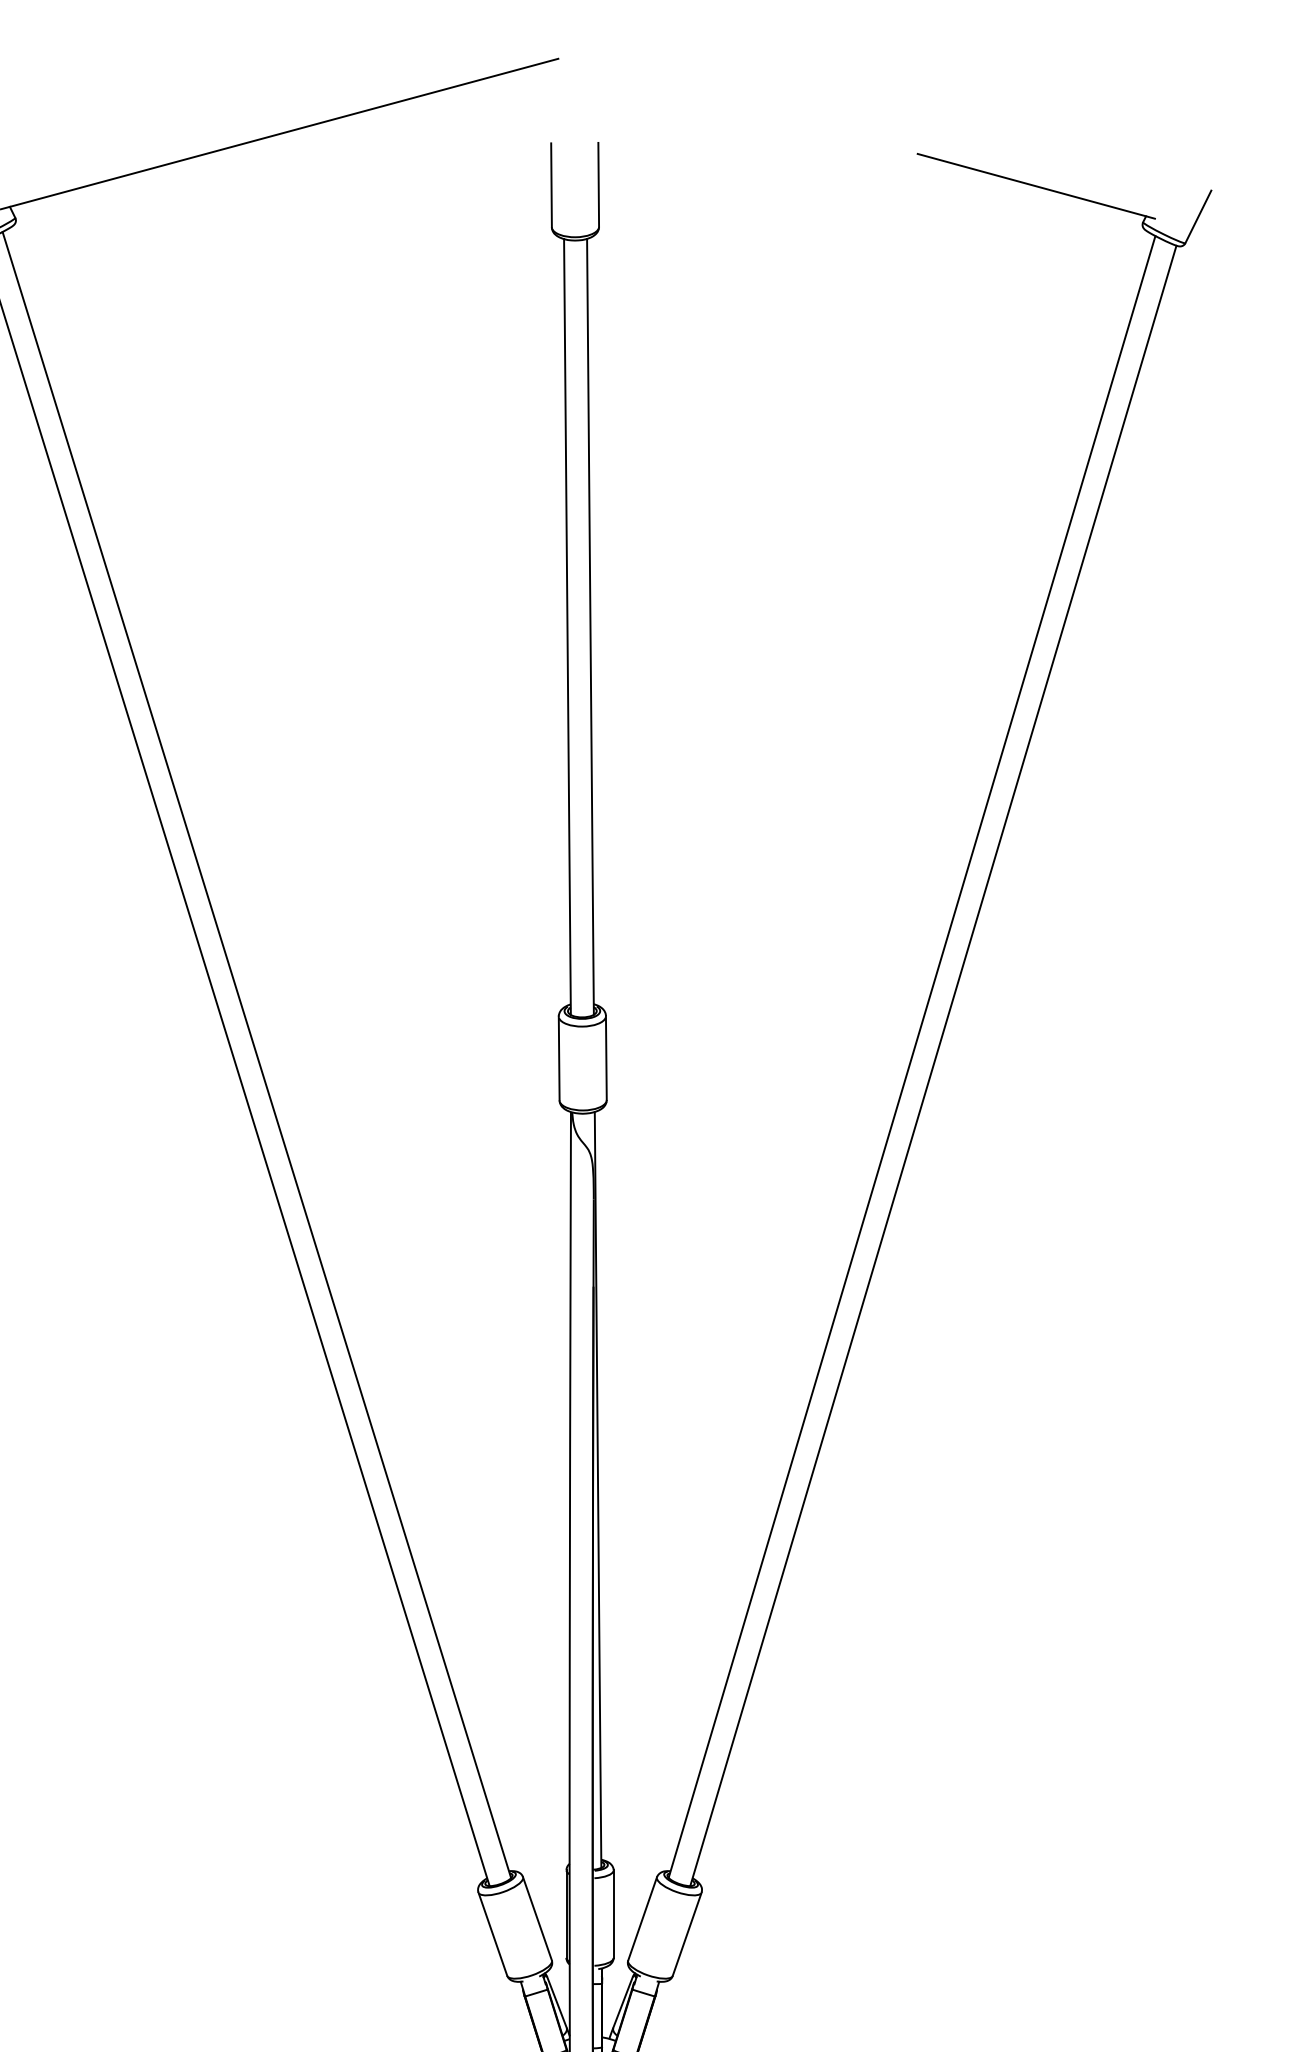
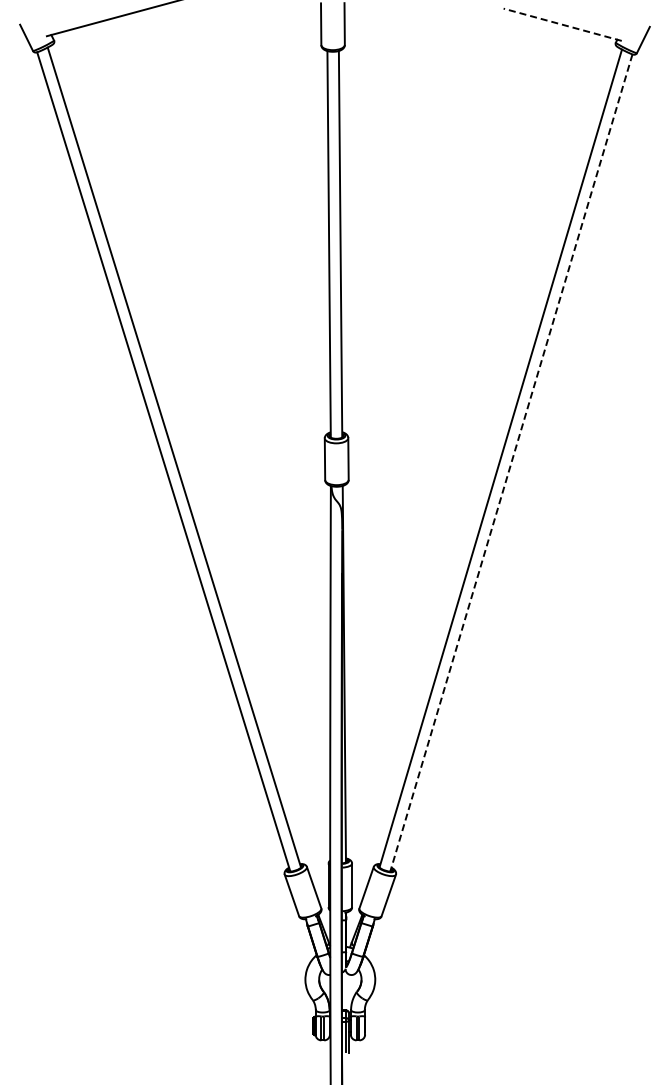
line: (1035, 185) -> (562, 24), solid -> dashed
line: (933, 1066) -> (511, 463), solid -> dashed

